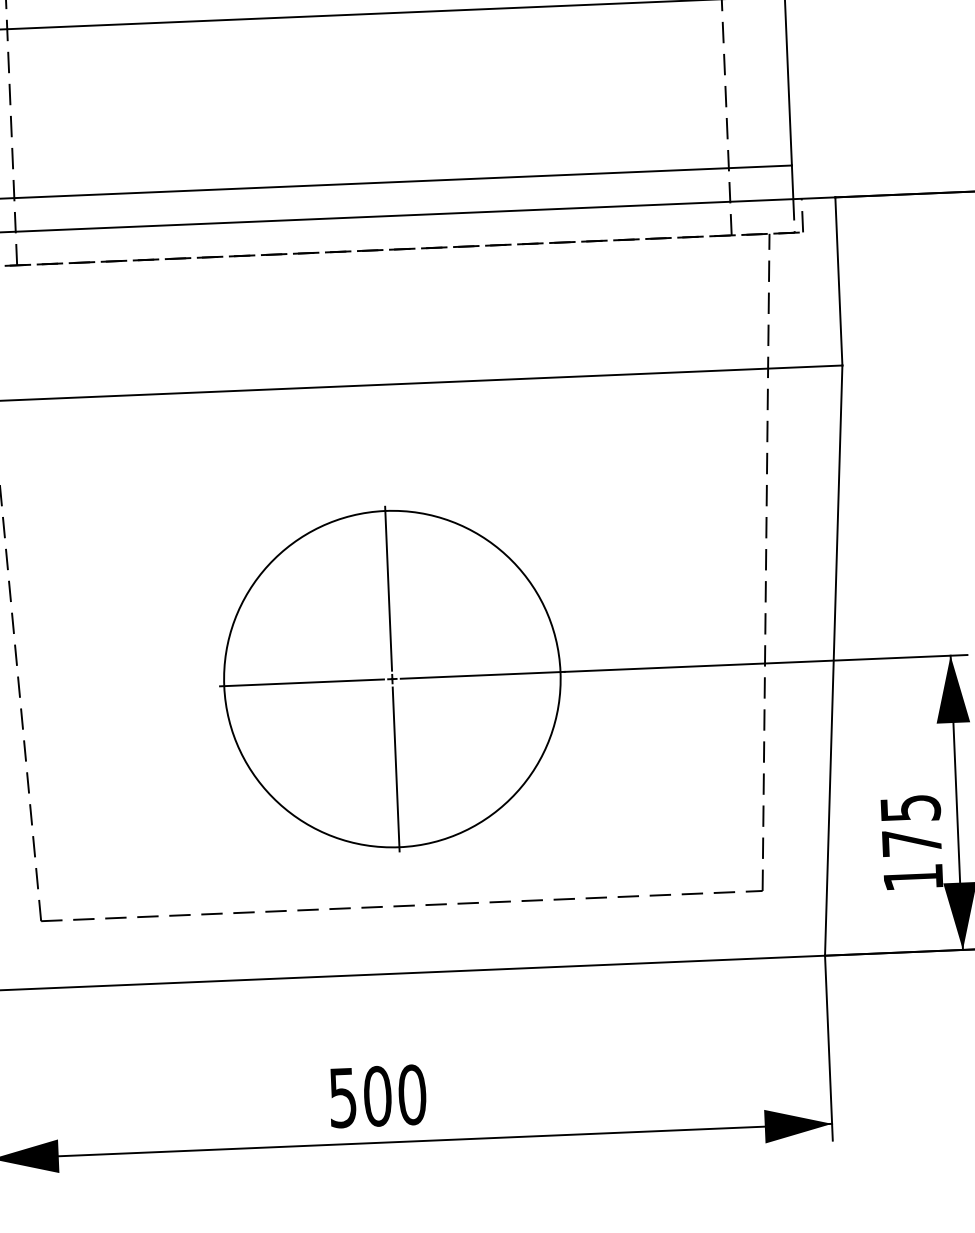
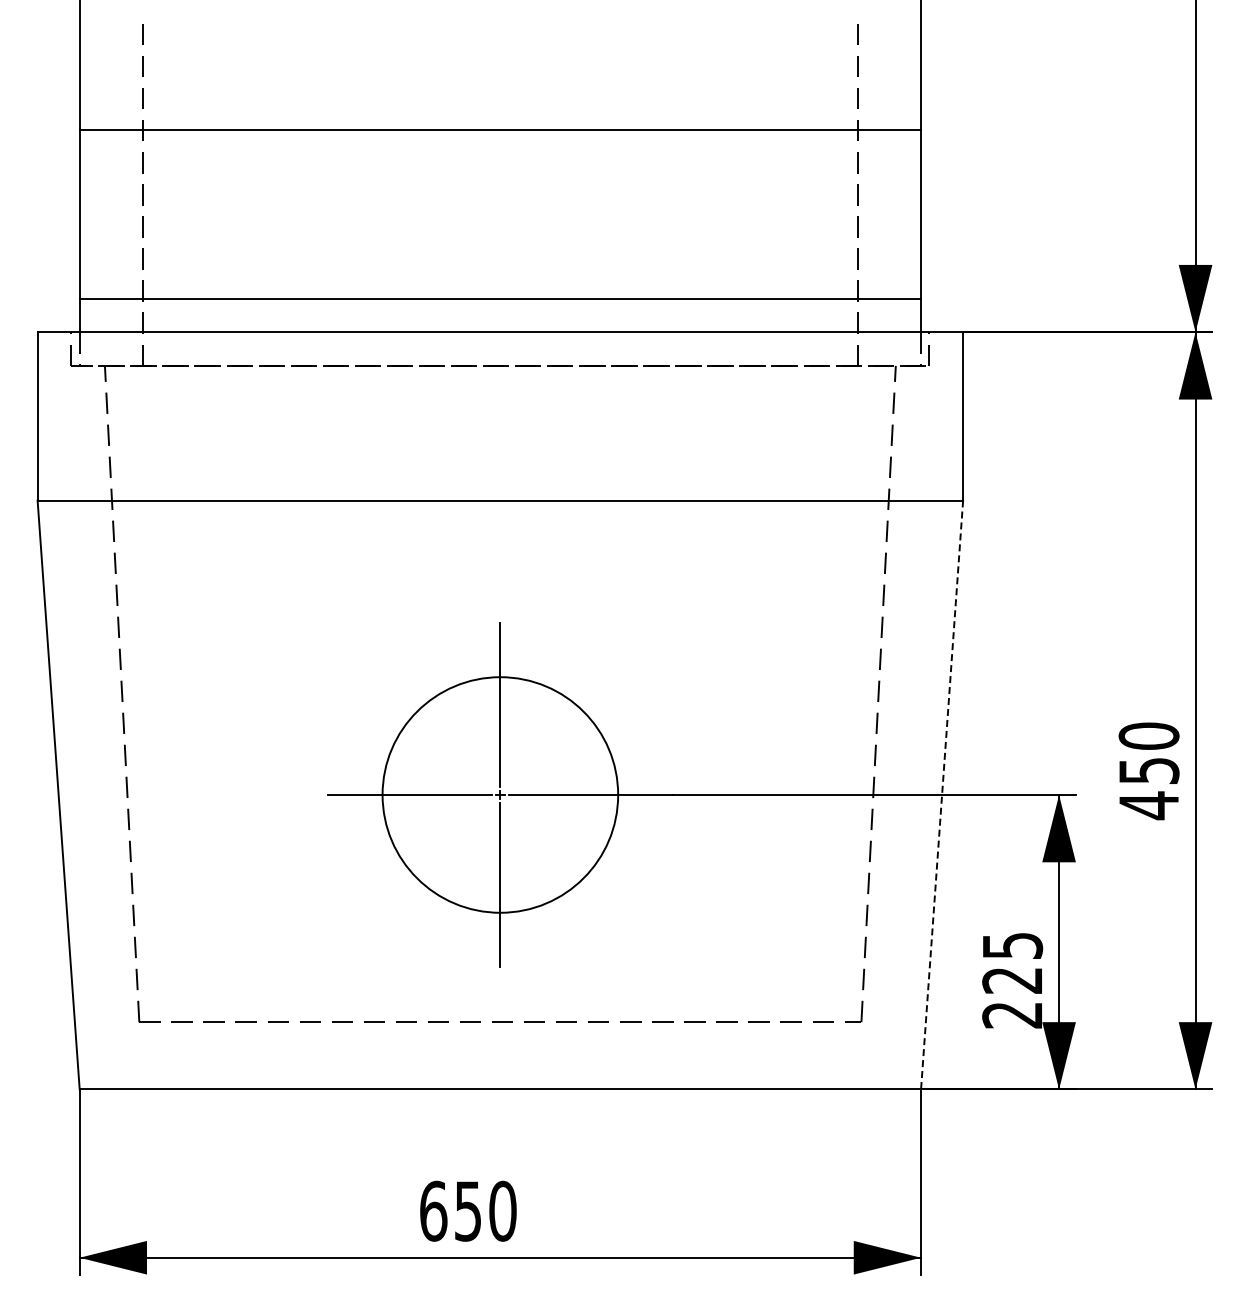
line: (834, 661) -> (942, 795), solid -> dashed
circle: (392, 678) -> (500, 794), size x0.7
text: (911, 860) -> (1011, 997), 175 -> 225
text: (360, 1096) -> (451, 1210), 500 -> 650

